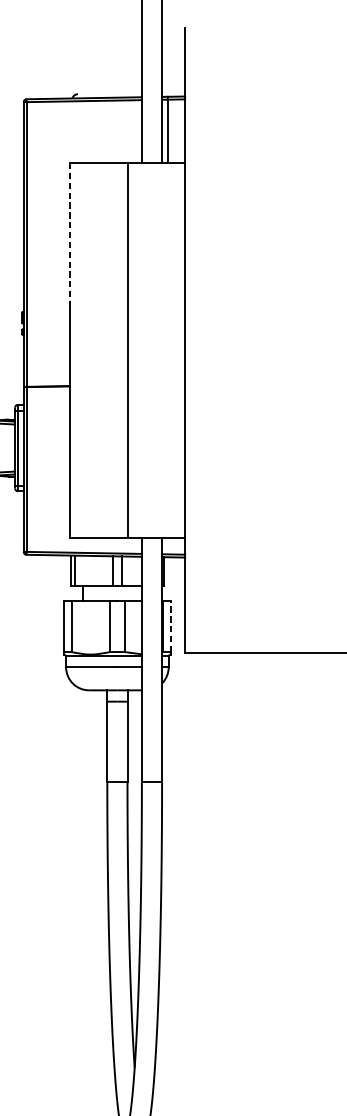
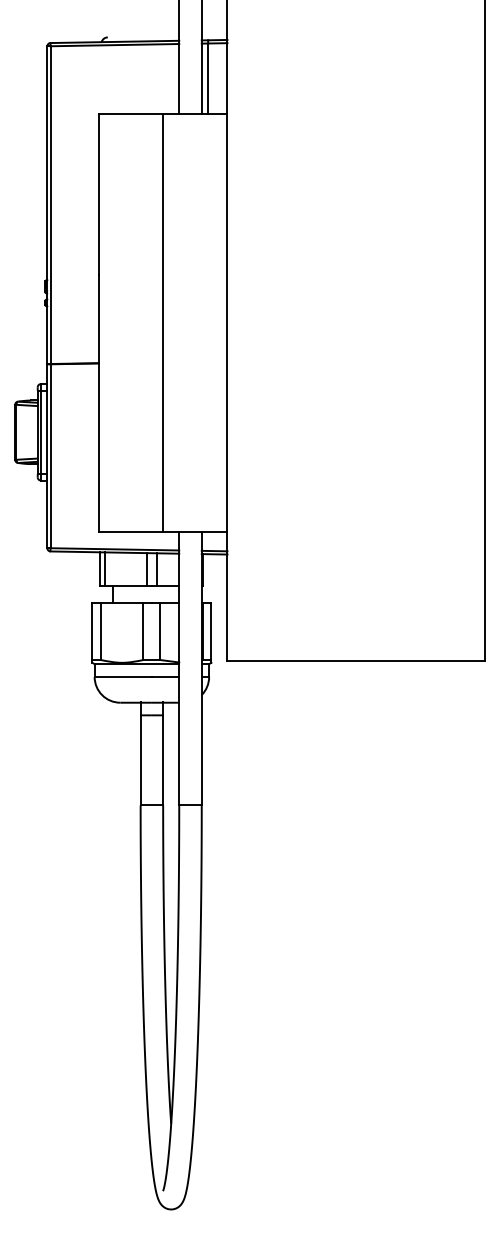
line: (69, 235) -> (98, 195), dashed -> solid
line: (170, 626) -> (211, 631), dashed -> solid

